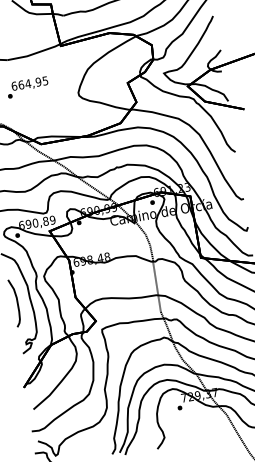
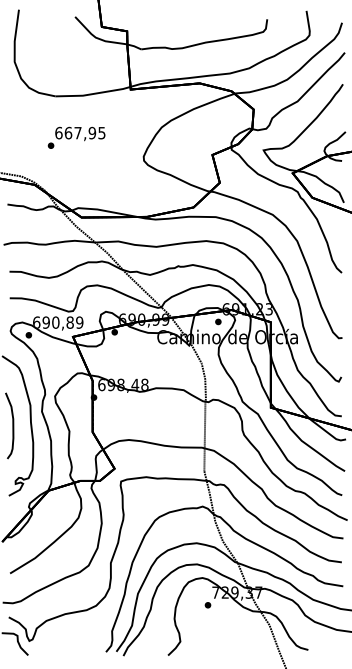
text: (27, 84) -> (77, 133), 664,95 -> 667,95

